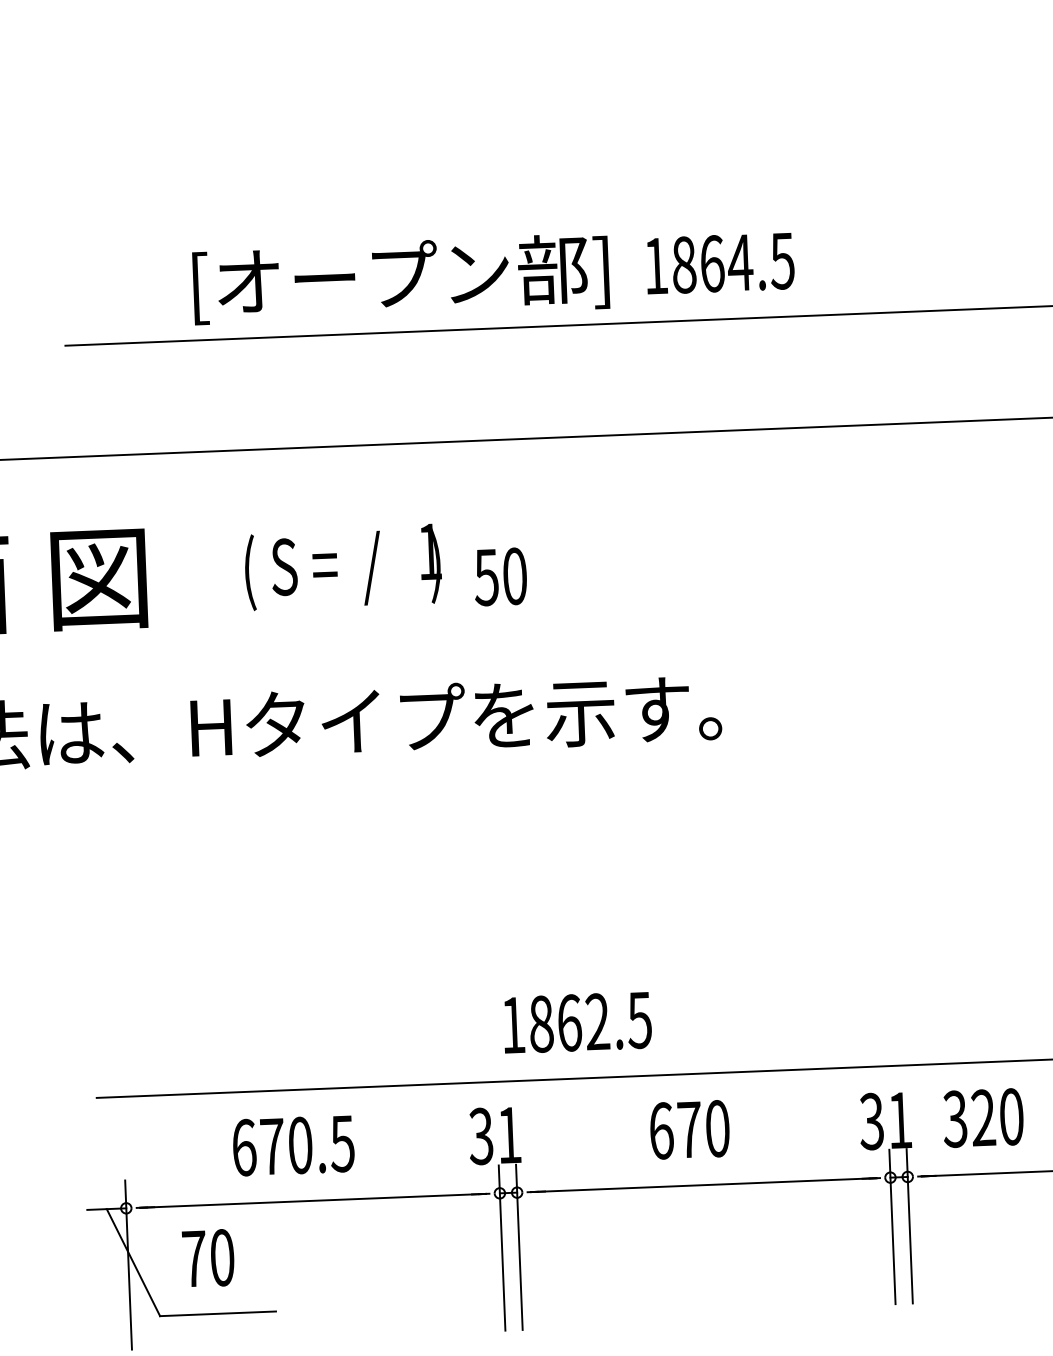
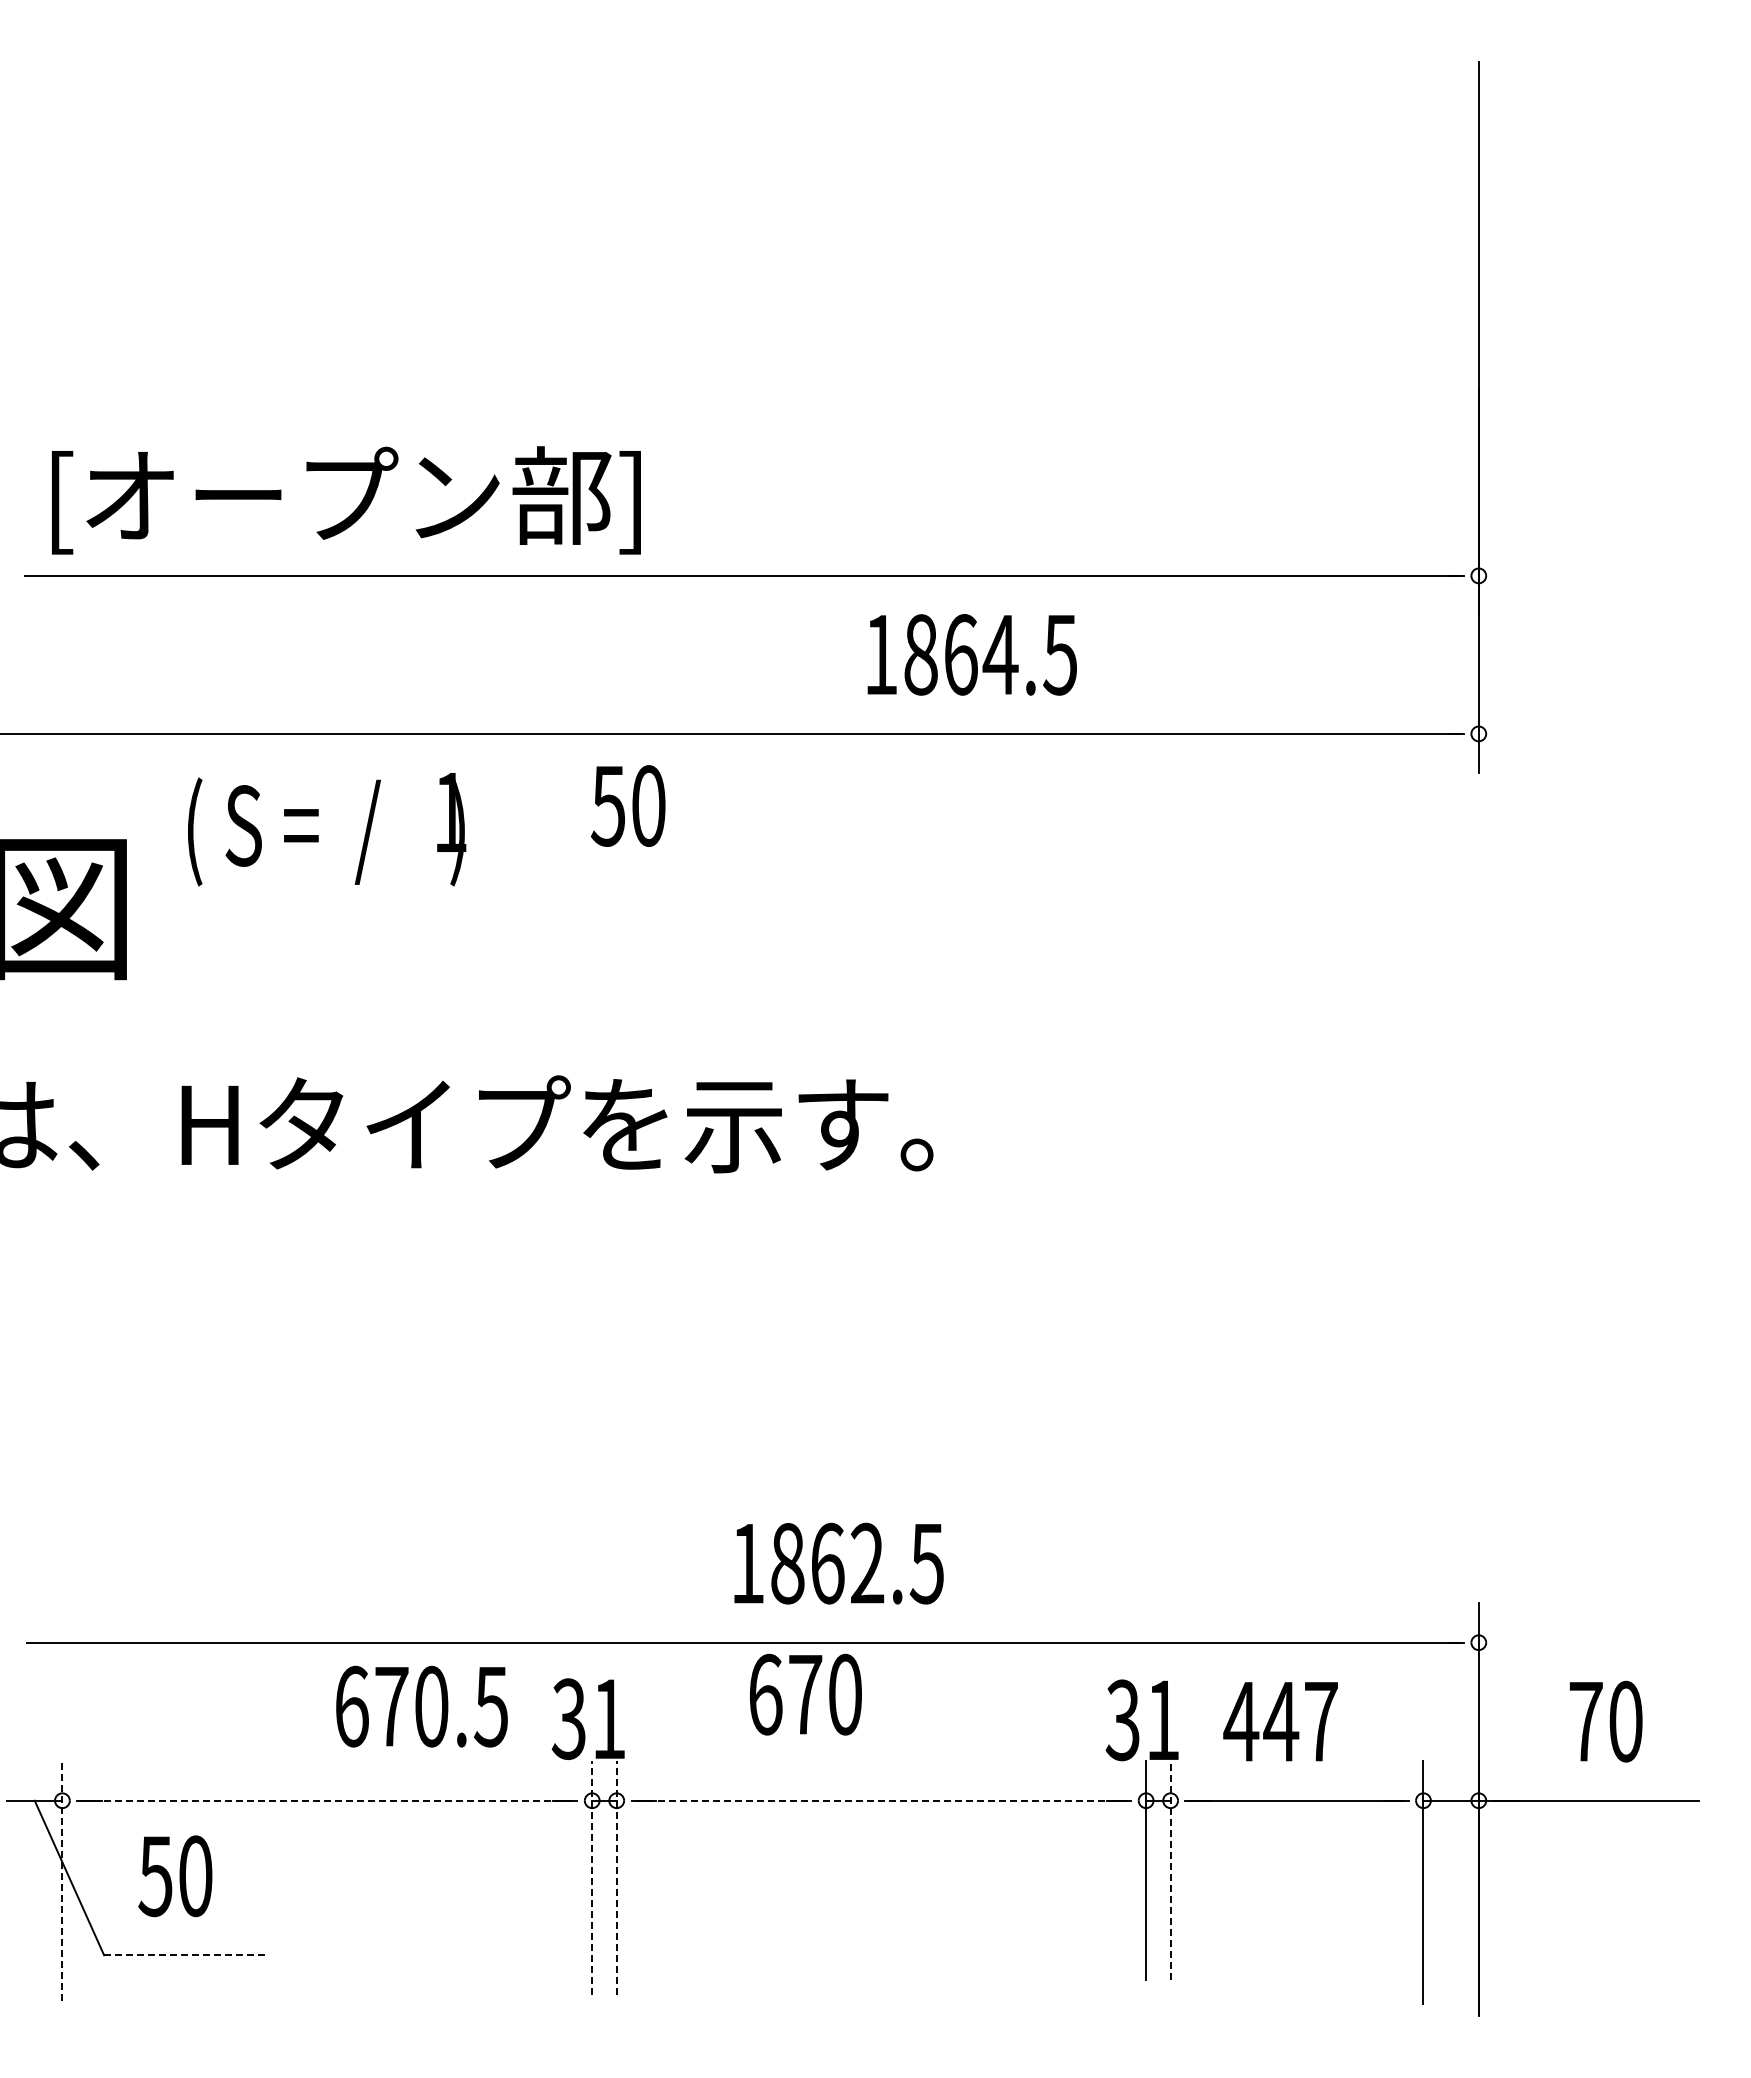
text: (719, 263) -> (971, 654), moved
text: (401, 278) -> (346, 500), moved
text: (343, 567) -> (327, 829), moved
text: (500, 576) -> (627, 805), moved
text: (577, 1022) -> (838, 1563), moved
text: (982, 1117) -> (1280, 1721), 320 -> 447
text: (689, 1129) -> (805, 1694), moved
text: (293, 1145) -> (421, 1706), moved
line: (703, 1184) -> (881, 1800), solid -> dashed
line: (313, 1200) -> (327, 1800), solid -> dashed
line: (909, 1226) -> (1170, 1870), solid -> dashed
line: (519, 1246) -> (616, 1877), solid -> dashed
line: (502, 1247) -> (592, 1877), solid -> dashed
text: (194, 1259) -> (155, 1876), 70 -> 50
line: (128, 1265) -> (62, 1881), solid -> dashed
line: (218, 1313) -> (186, 1955), solid -> dashed

